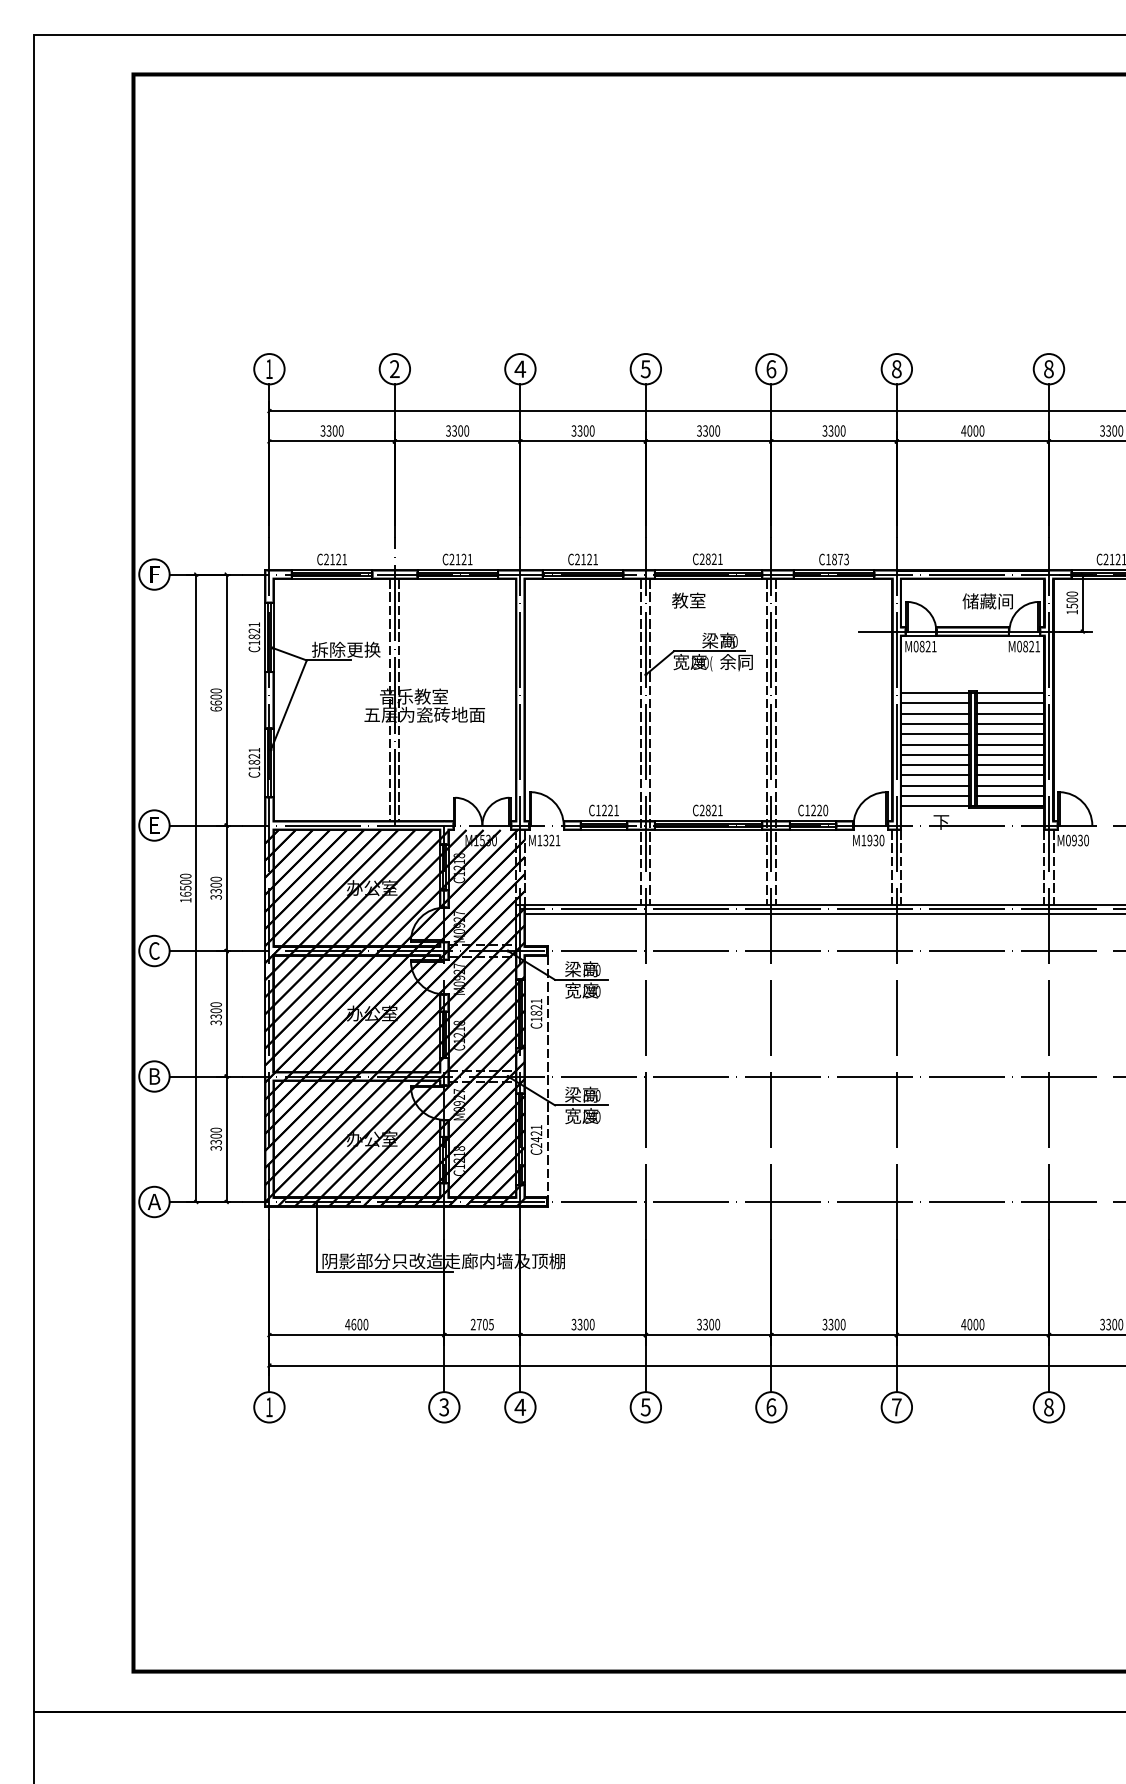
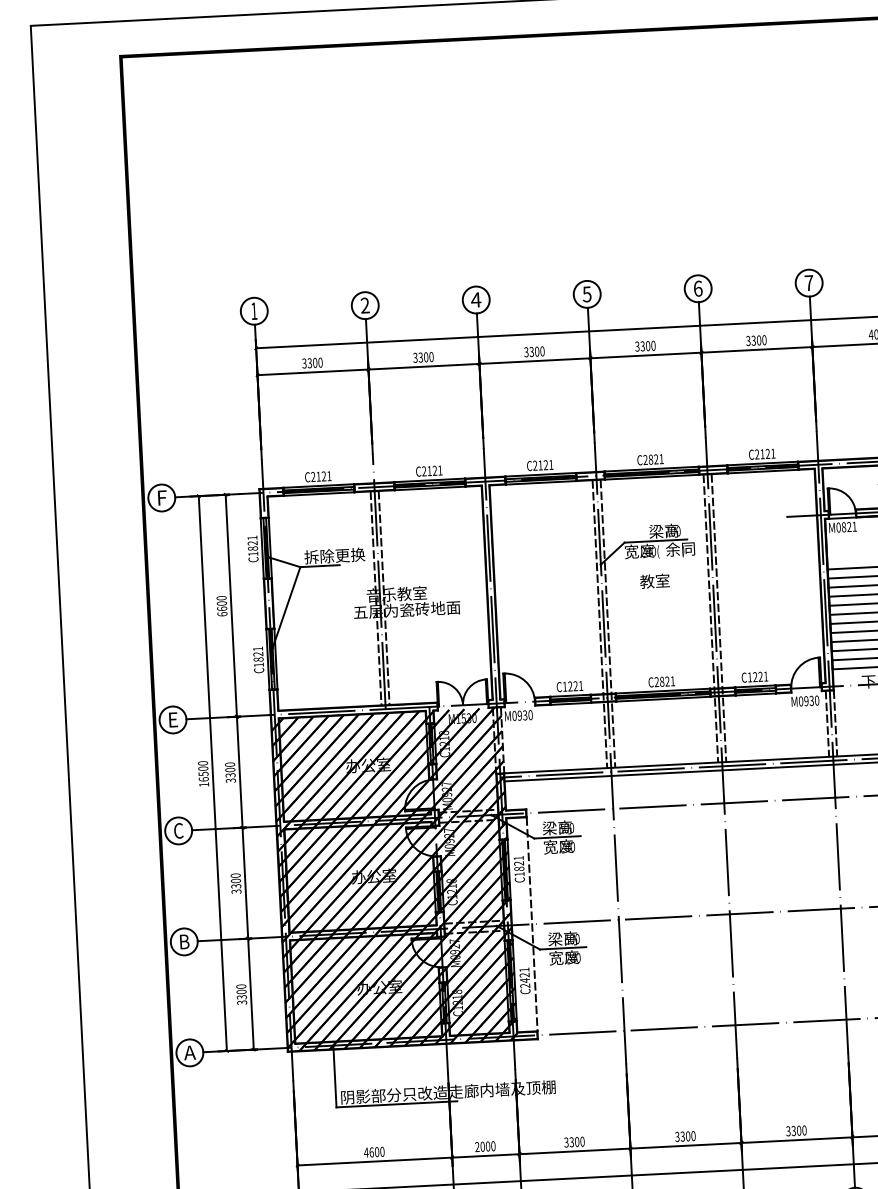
text: (896, 369) -> (808, 283), 8 -> 7
text: (837, 559) -> (765, 454), C1873 -> C2121
text: (688, 600) -> (654, 581), moved
text: (825, 810) -> (765, 676), C1220 -> C1221
text: (548, 840) -> (522, 715), M1321 -> M0930
text: (863, 840) -> (800, 701), M1930 -> M0930
text: (484, 1324) -> (487, 1146), 2705 -> 2000

